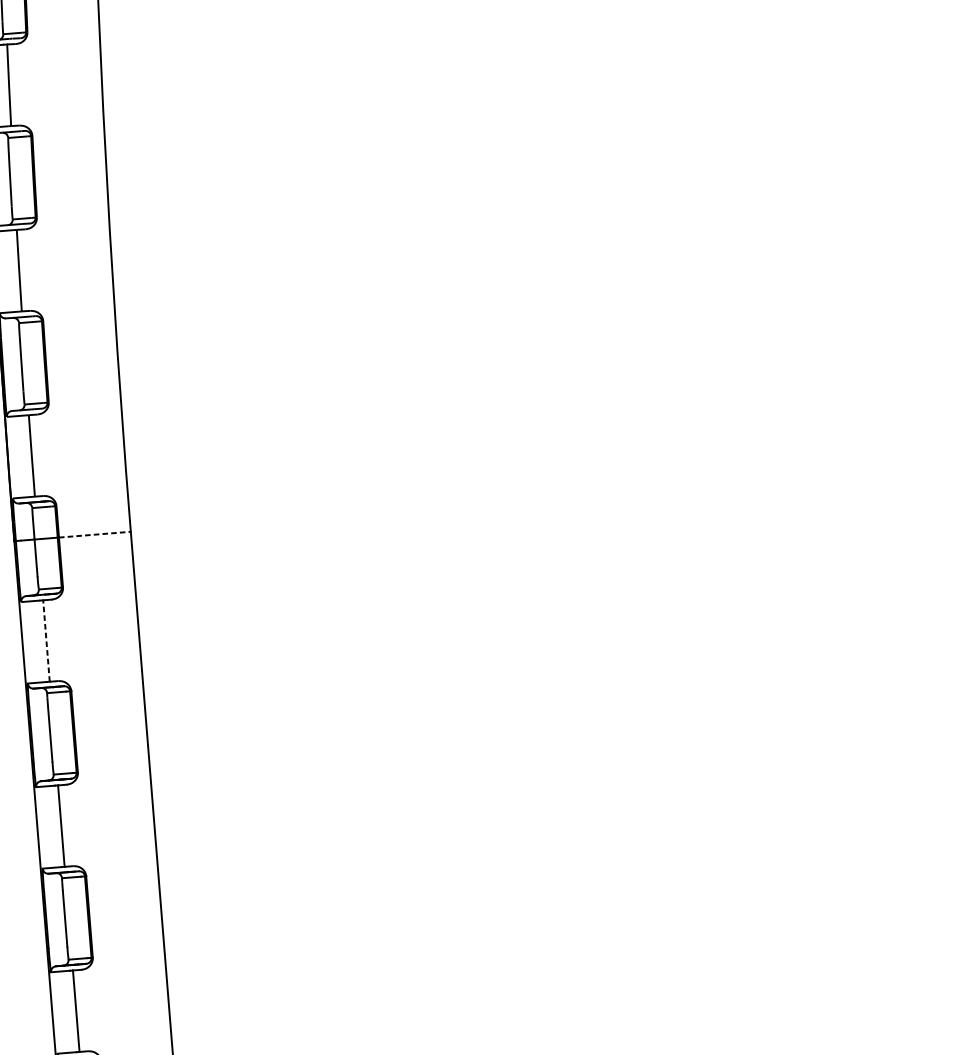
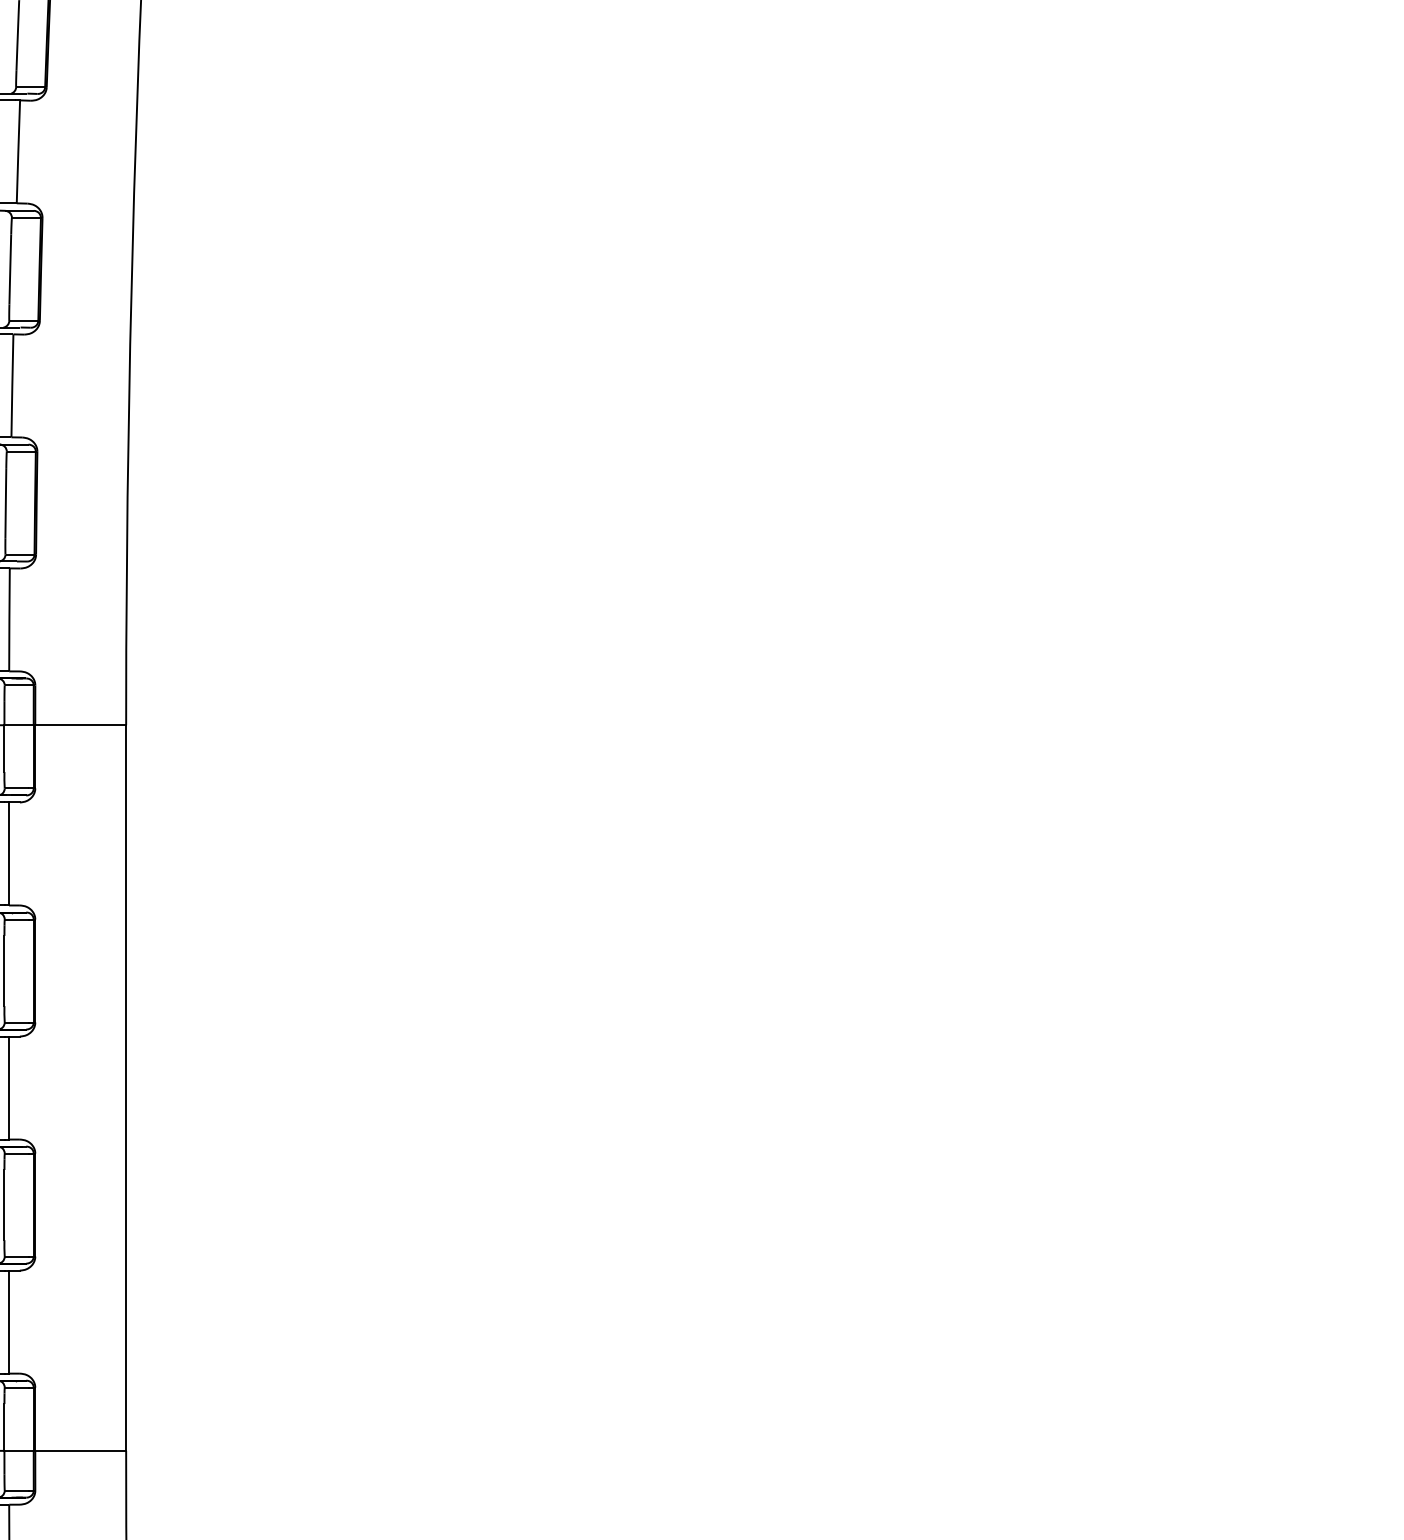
line: (95, 534) -> (81, 725), dashed -> solid
line: (46, 640) -> (9, 853), dashed -> solid

